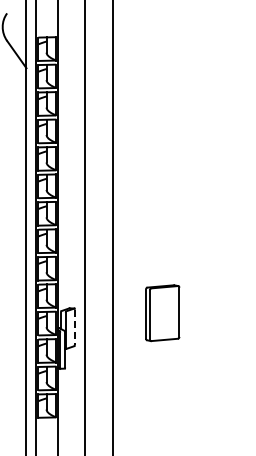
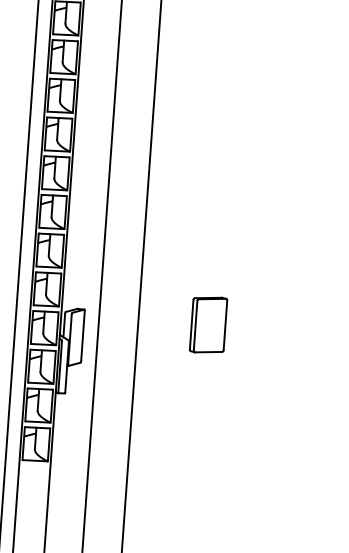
part: (162, 312) -> (208, 324), size x0.71
line: (74, 327) -> (82, 336), dashed -> solid

